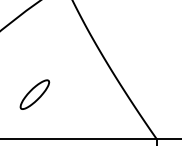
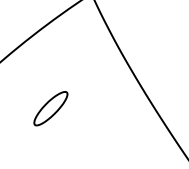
part: (34, 94) -> (50, 108), moved

